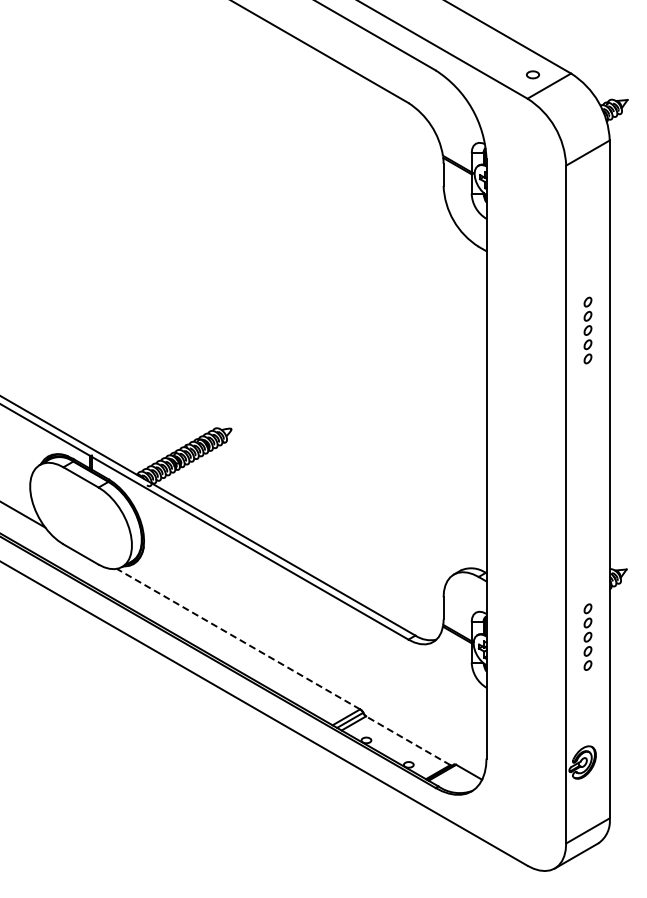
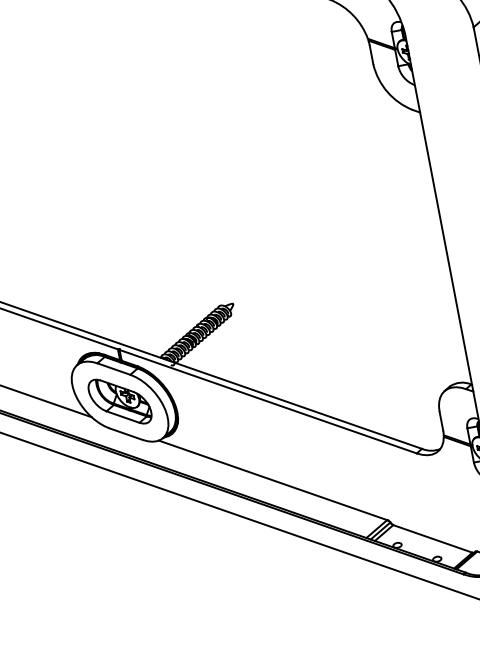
part: (80, 515) -> (119, 401), added
line: (238, 638) -> (272, 479), dashed -> solid
line: (408, 740) -> (433, 538), dashed -> solid

